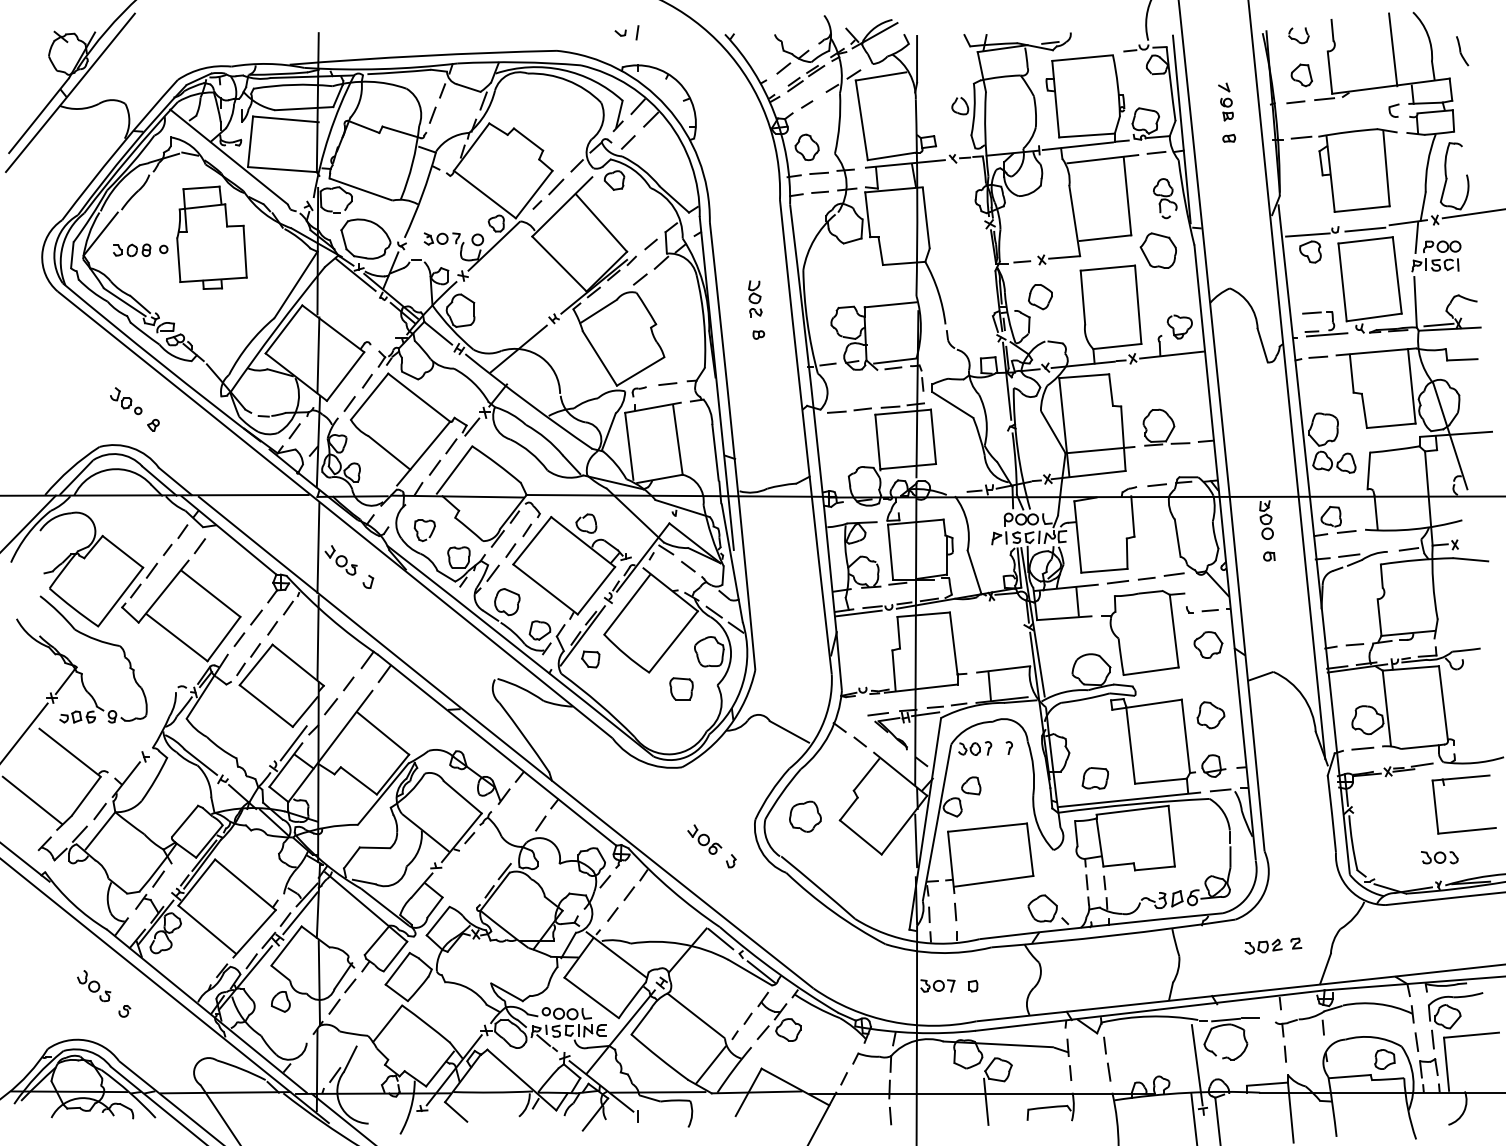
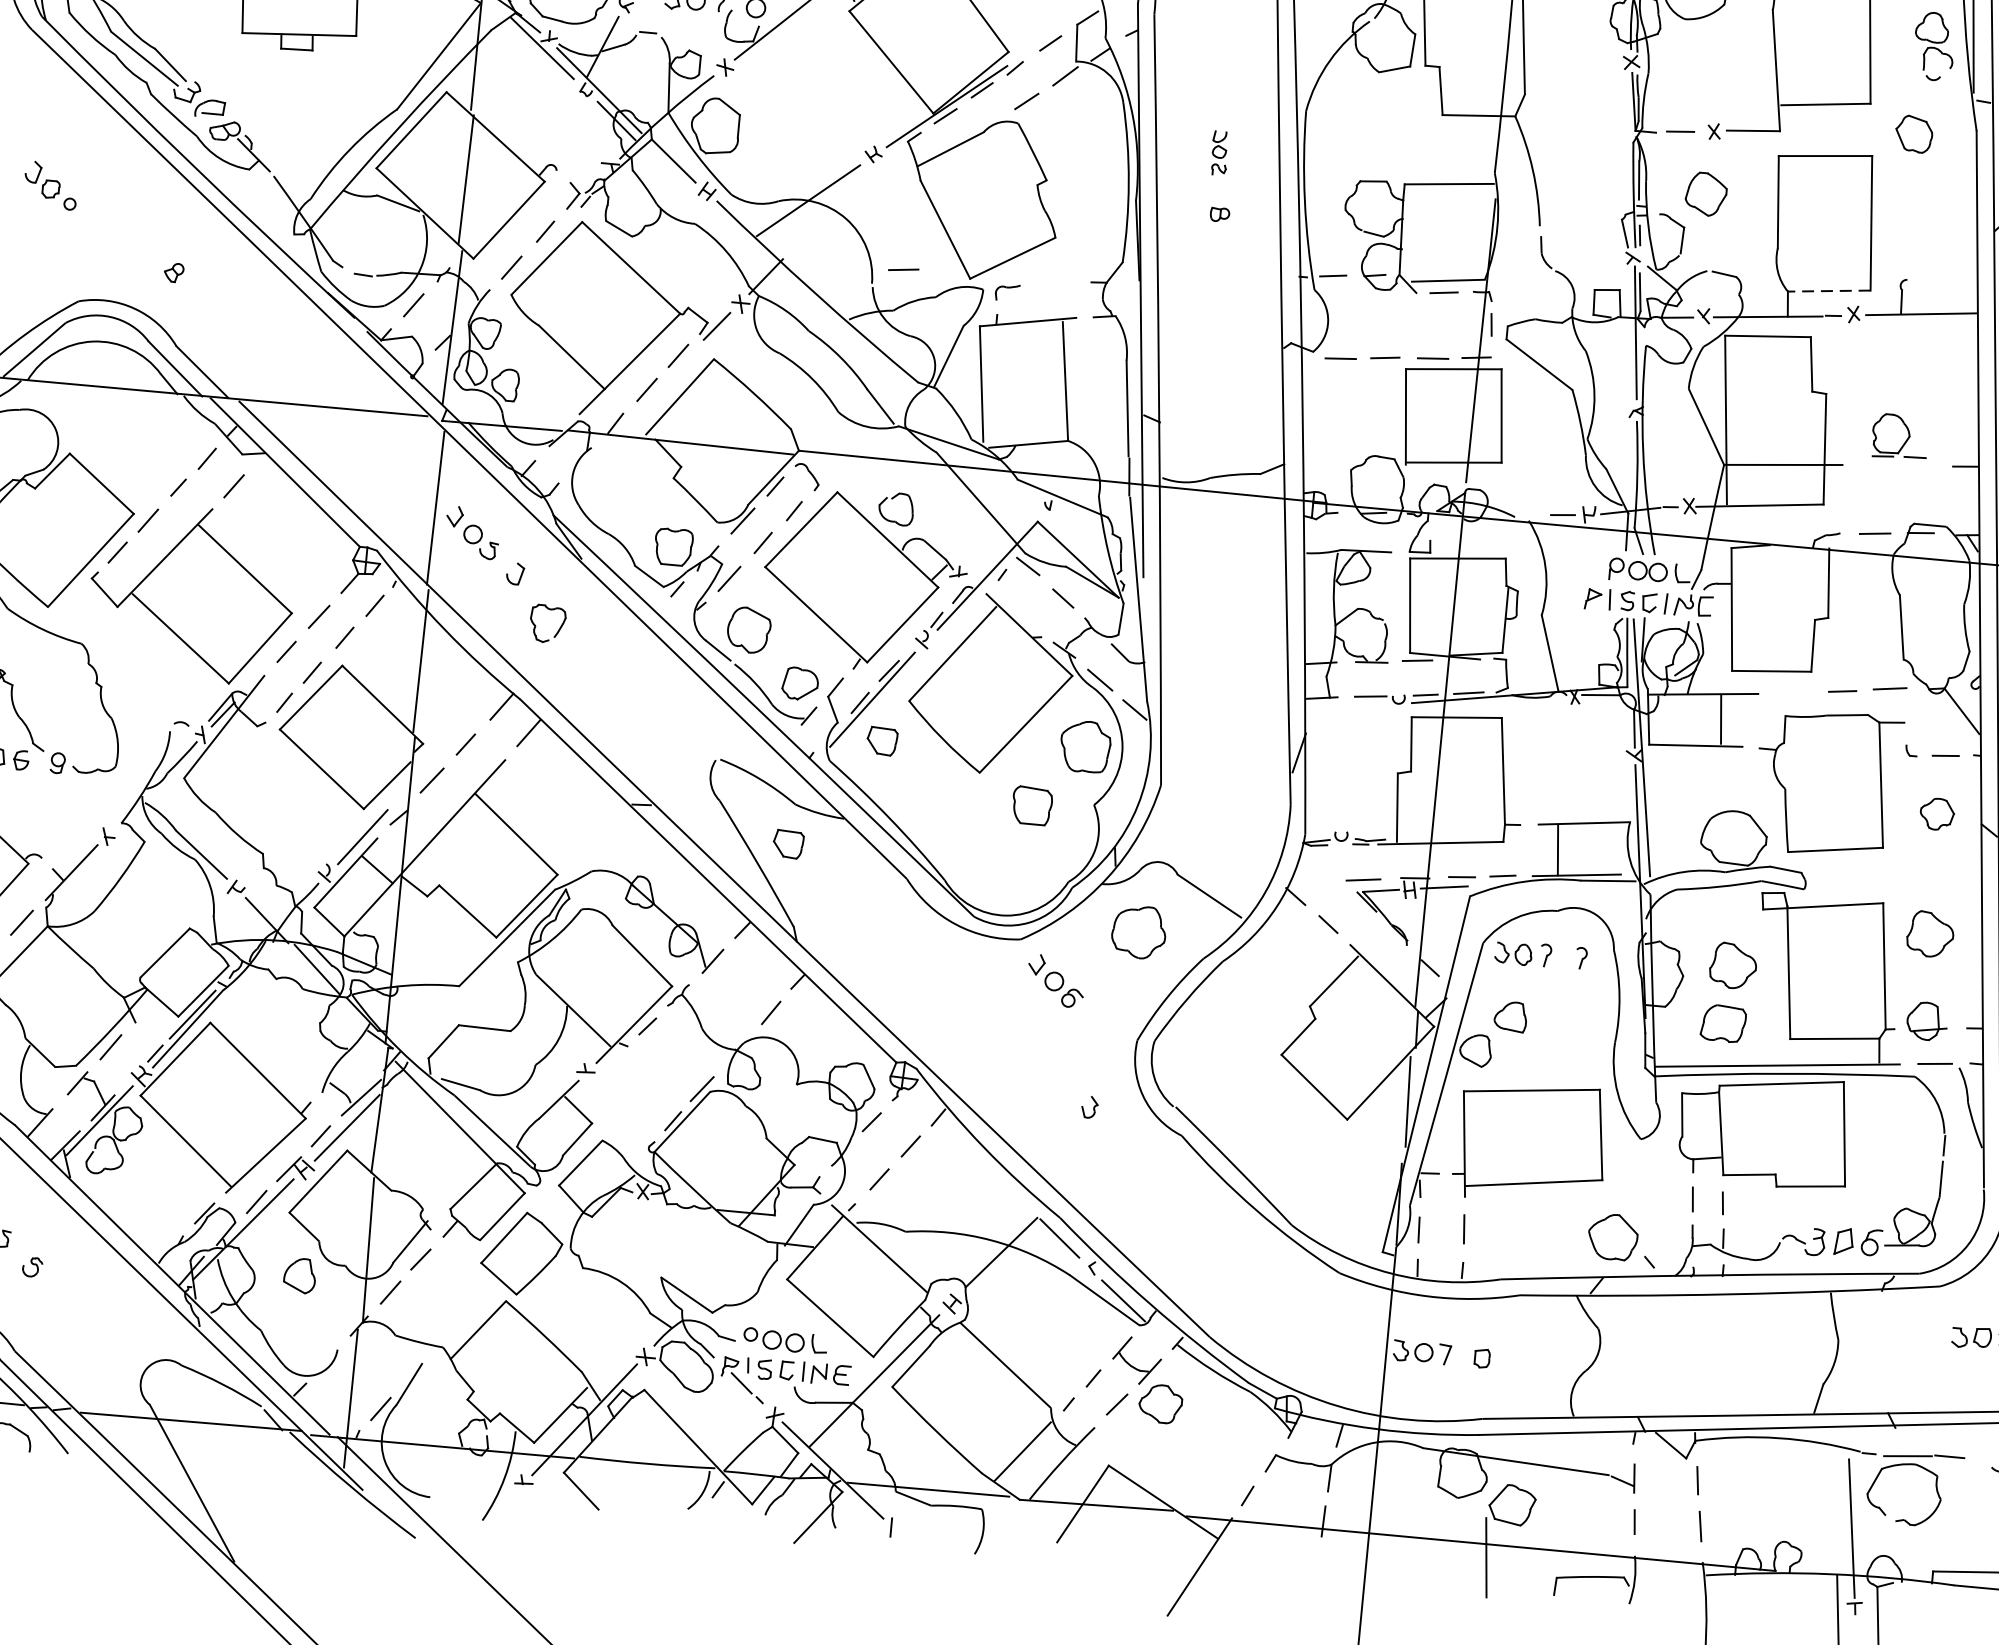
part: (1157, 250) -> (1912, 133), size x0.6
part: (755, 298) -> (1220, 152), size x0.7
part: (1179, 326) -> (1938, 266), removed
line: (1116, 346) -> (1827, 290), solid -> dashed
line: (667, 383) -> (903, 268), moved
part: (126, 401) -> (51, 186), moved
part: (1166, 427) -> (1900, 436), size x0.7
part: (418, 531) -> (536, 624), moved
line: (1118, 582) -> (1793, 693), removed
line: (858, 613) -> (1345, 705), removed
part: (1208, 644) -> (1937, 813), size x0.7
part: (541, 724) -> (787, 844), added
part: (1097, 744) -> (1732, 966), added
part: (805, 816) -> (1139, 931), moved
part: (704, 839) -> (1055, 980), moved
line: (890, 1116) -> (1320, 1567), removed

